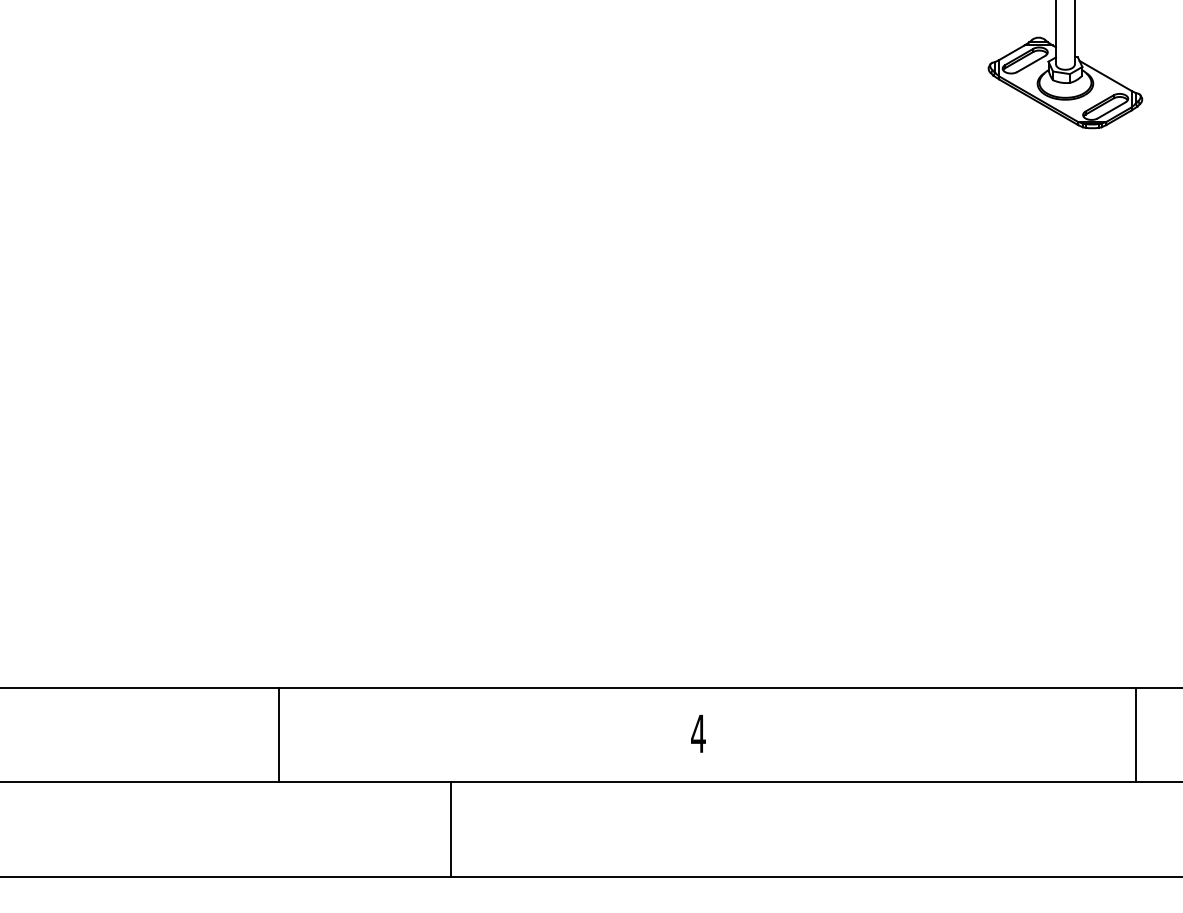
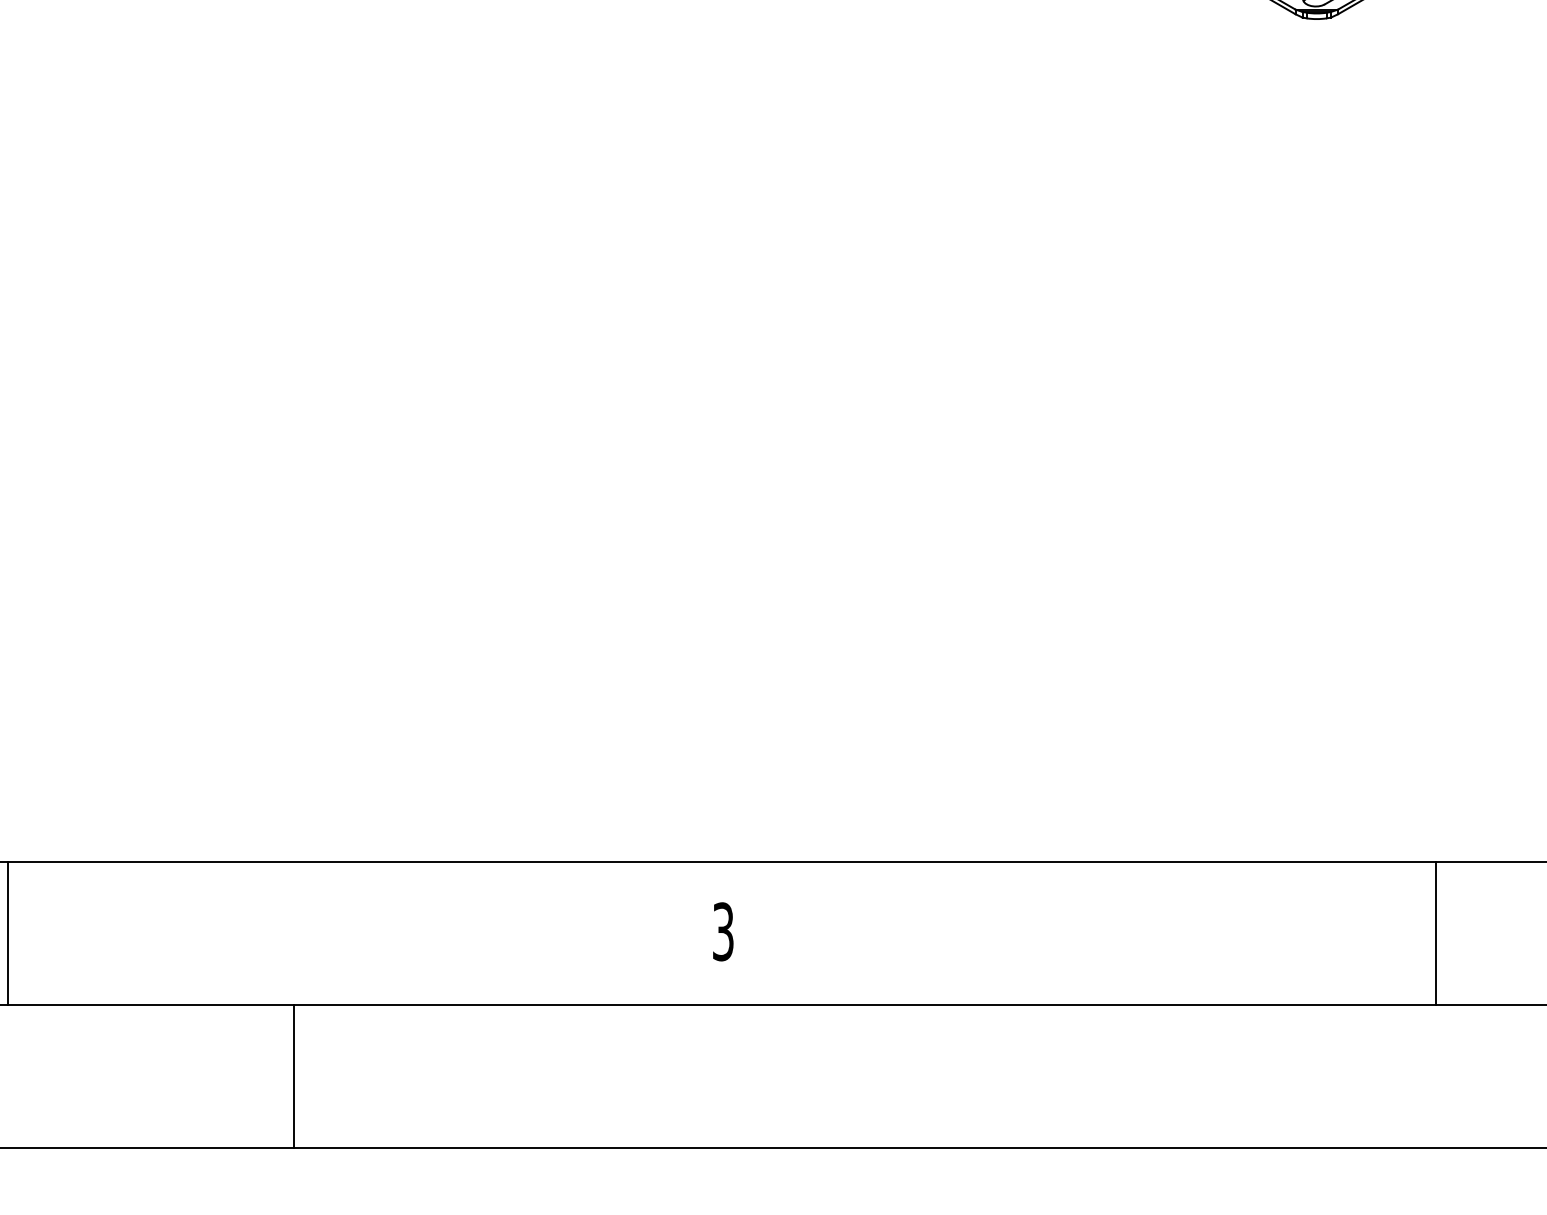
text: (698, 733) -> (723, 931), 4 -> 3
line: (278, 734) -> (7, 932), moved
line: (1135, 734) -> (1436, 932), moved
line: (451, 829) -> (293, 1076), moved

